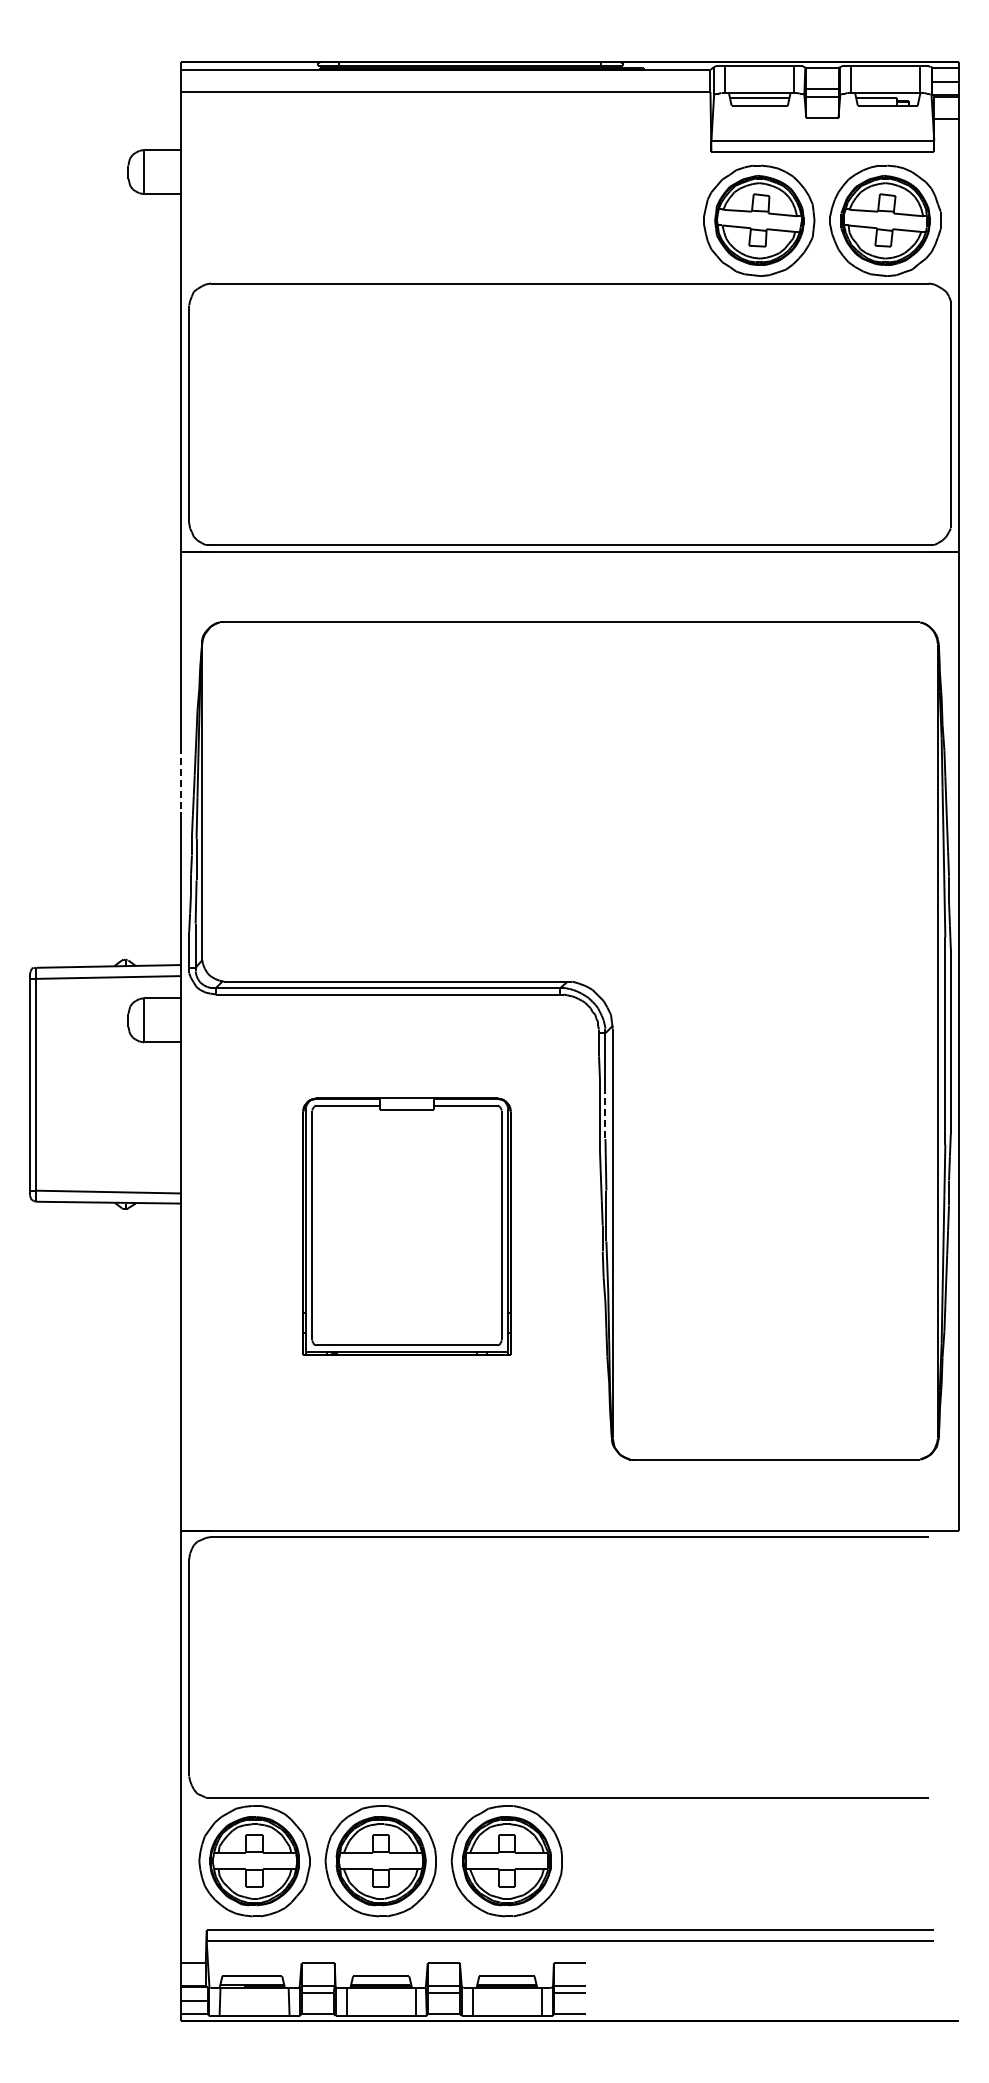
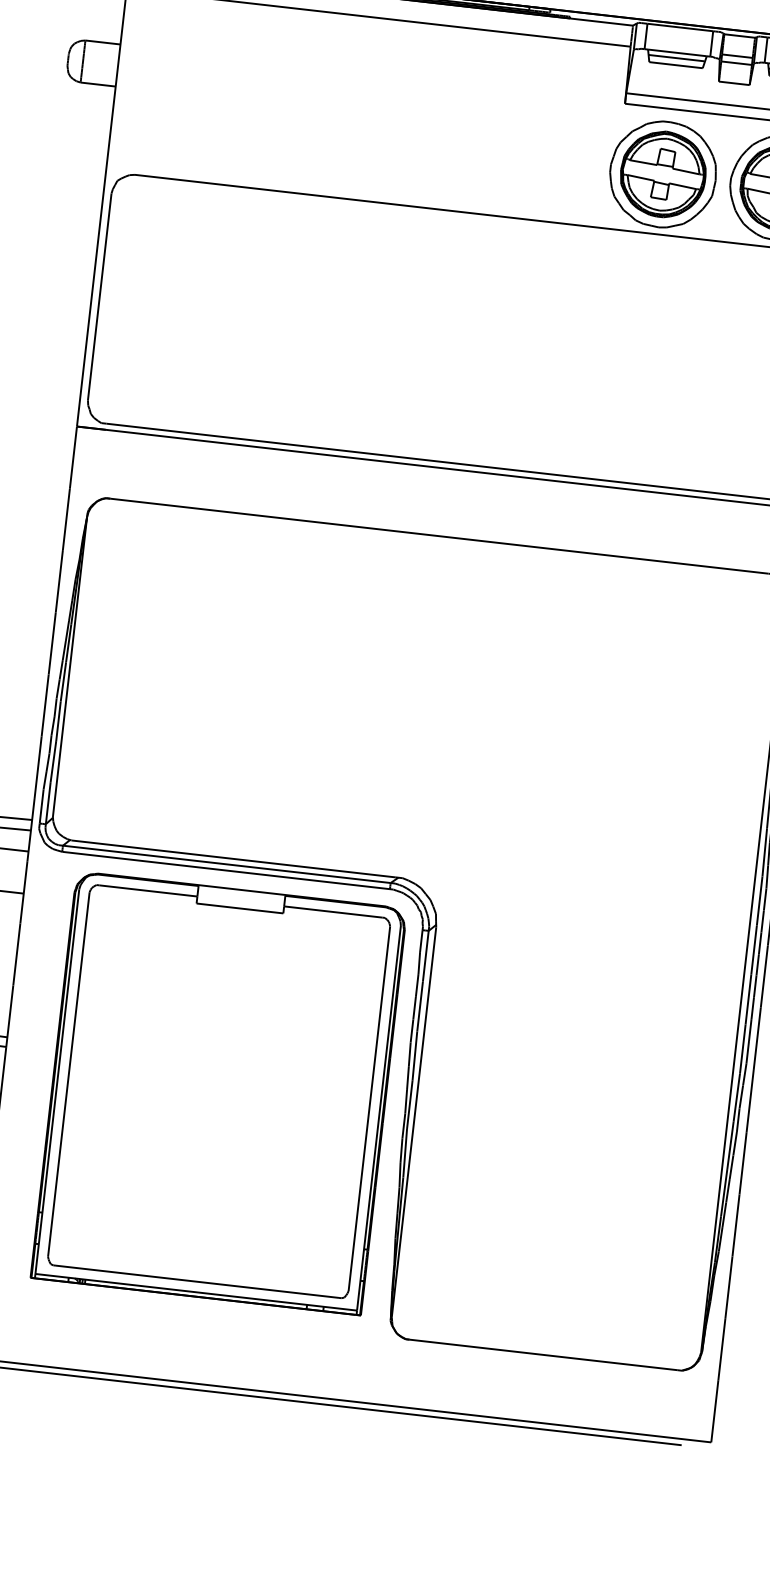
line: (180, 779) -> (51, 643), dashed -> solid
line: (605, 1113) -> (420, 1007), dashed -> solid
part: (406, 1226) -> (218, 1093), size x1.67

